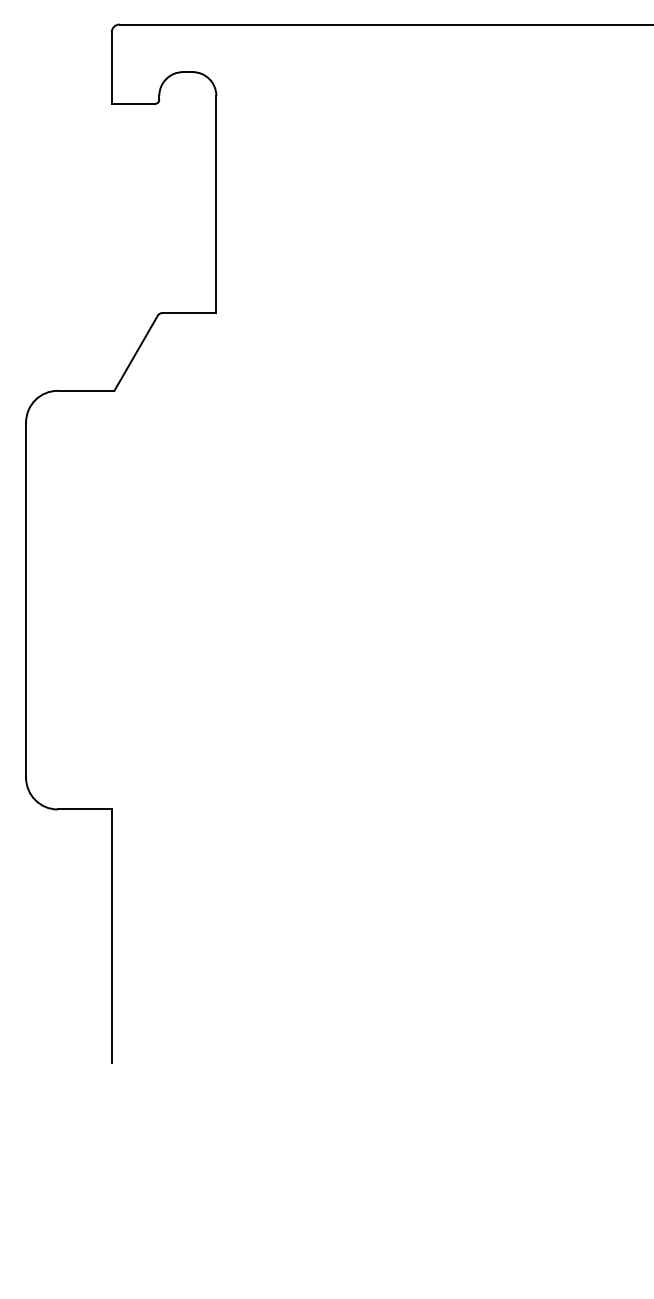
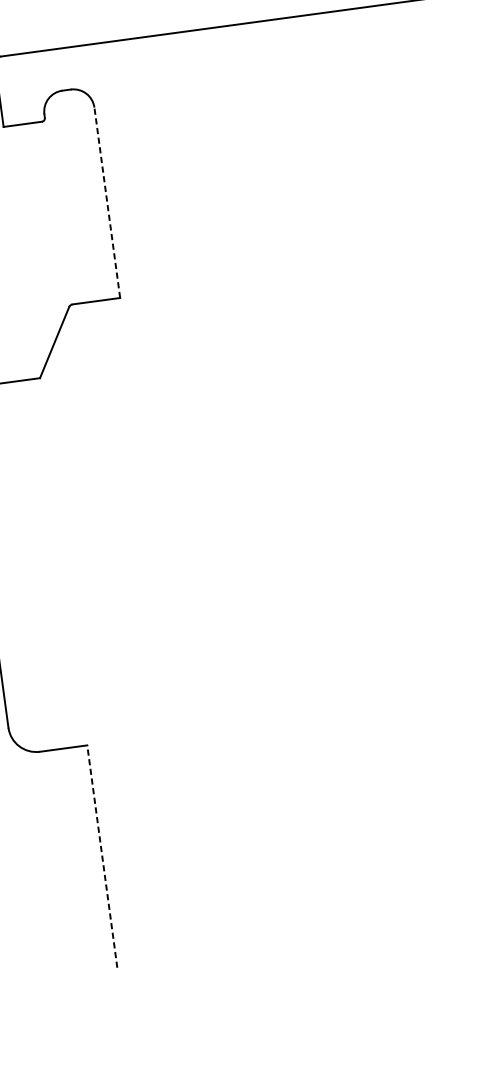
line: (216, 204) -> (107, 202), solid -> dashed
line: (111, 936) -> (102, 856), solid -> dashed

